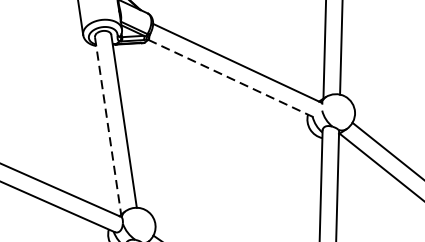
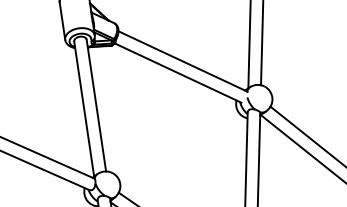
line: (231, 79) -> (178, 73), dashed -> solid
line: (108, 126) -> (84, 109), dashed -> solid

